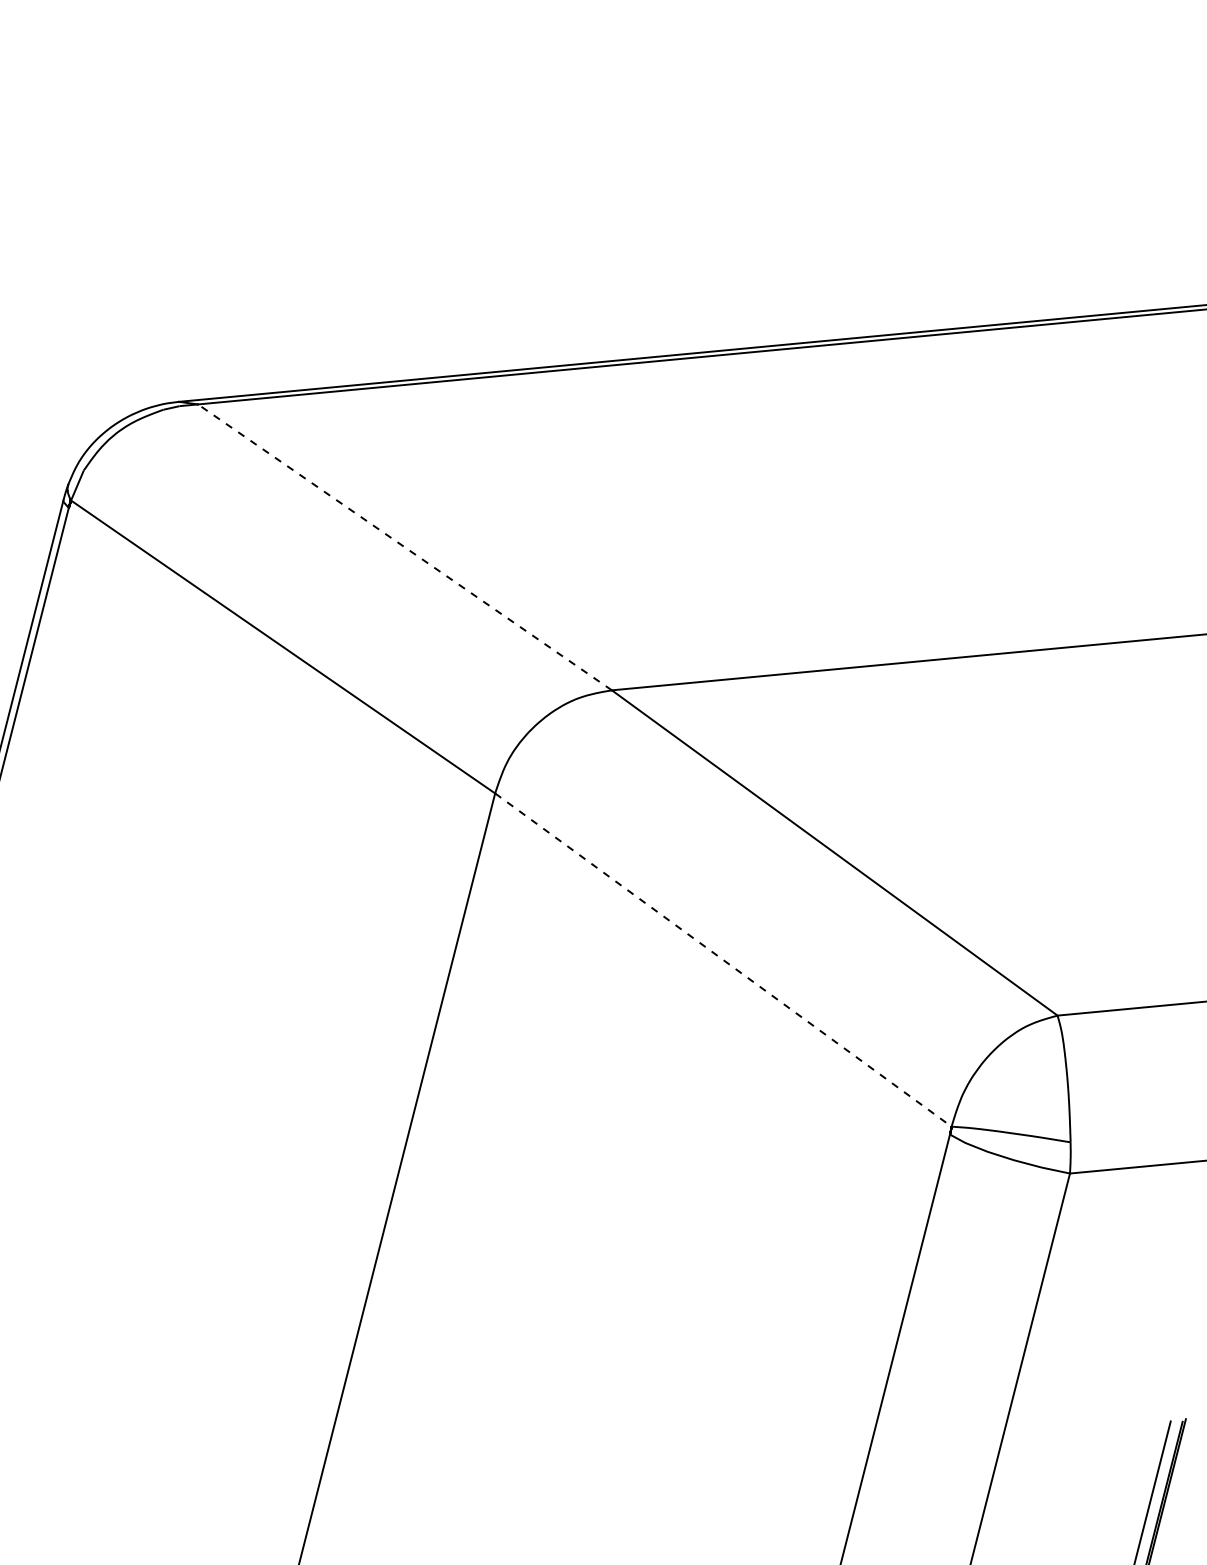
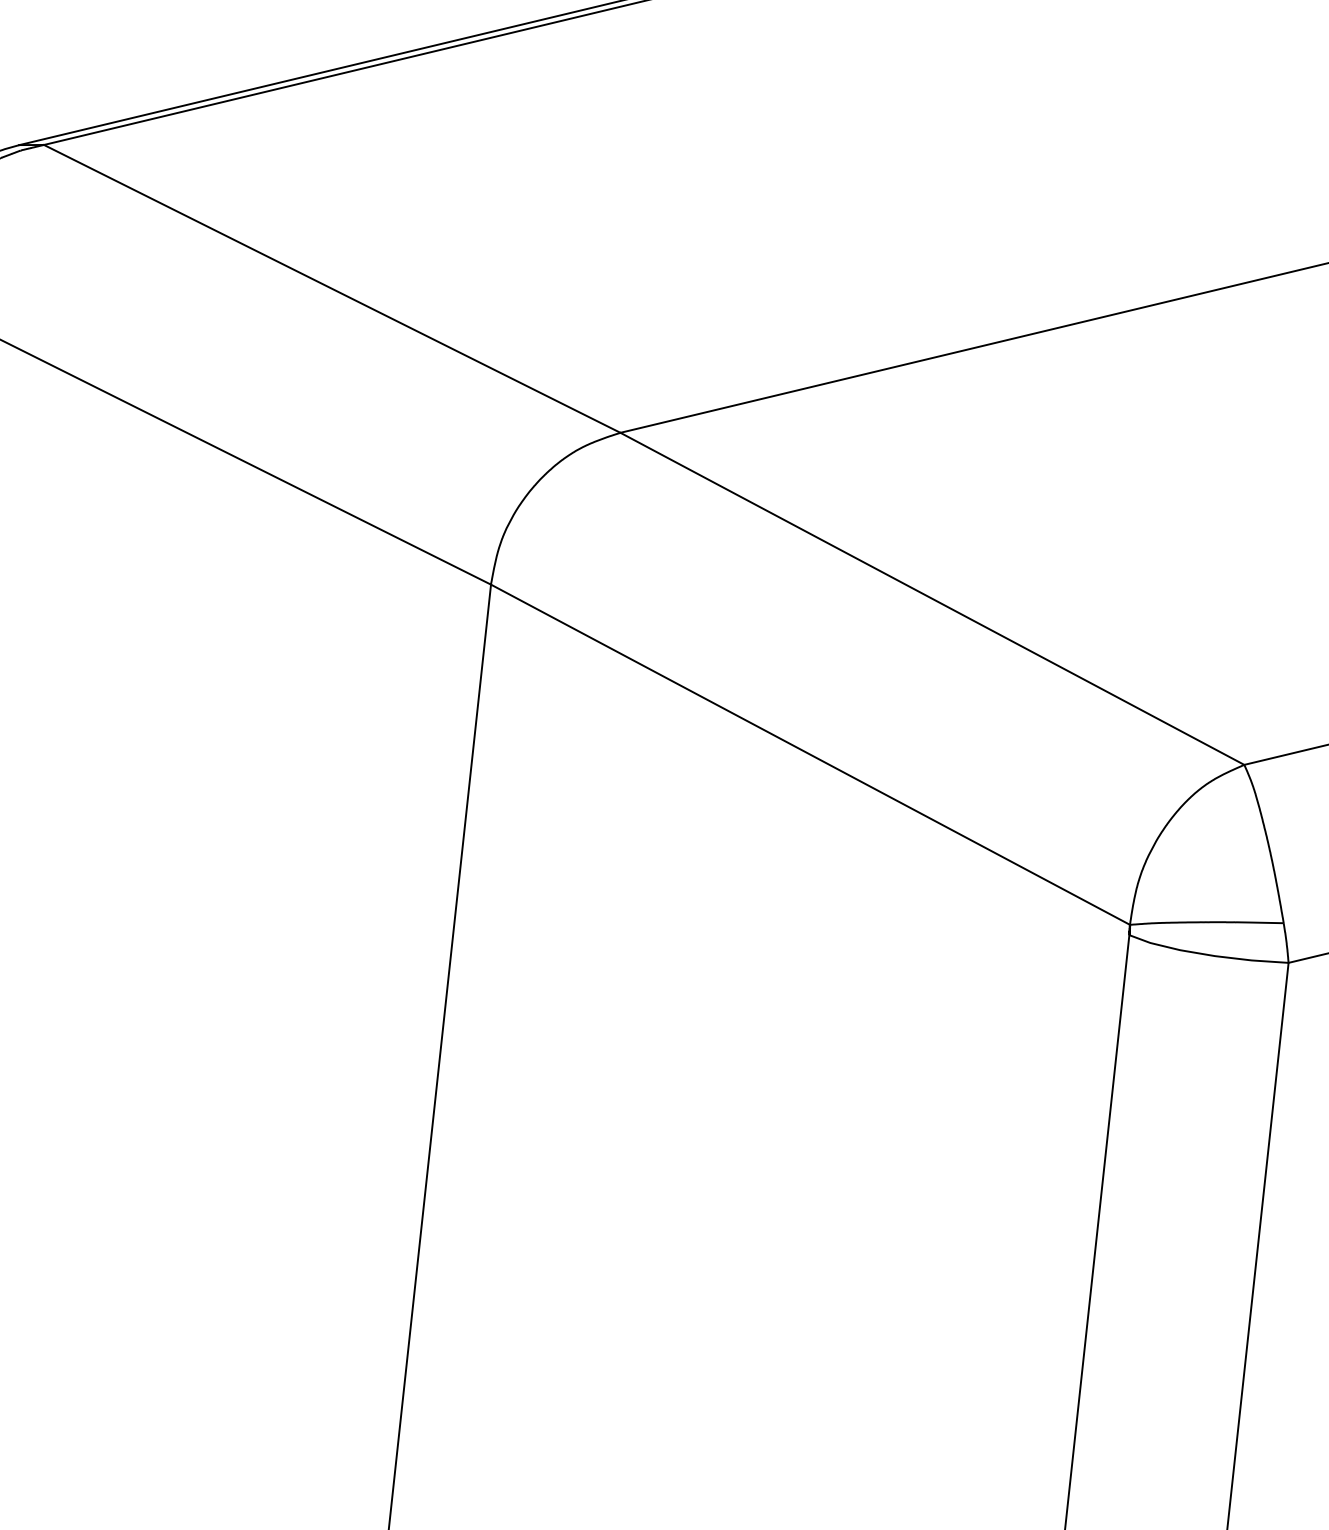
line: (404, 547) -> (331, 289), dashed -> solid
line: (723, 960) -> (810, 755), dashed -> solid

